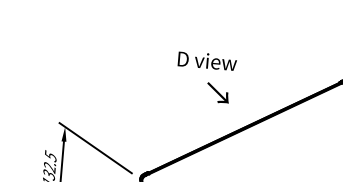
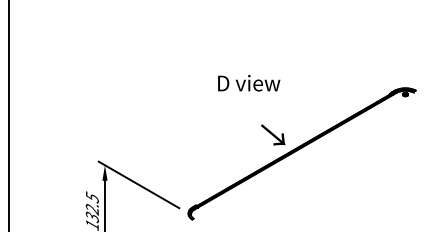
text: (218, 92) -> (273, 134), moved

